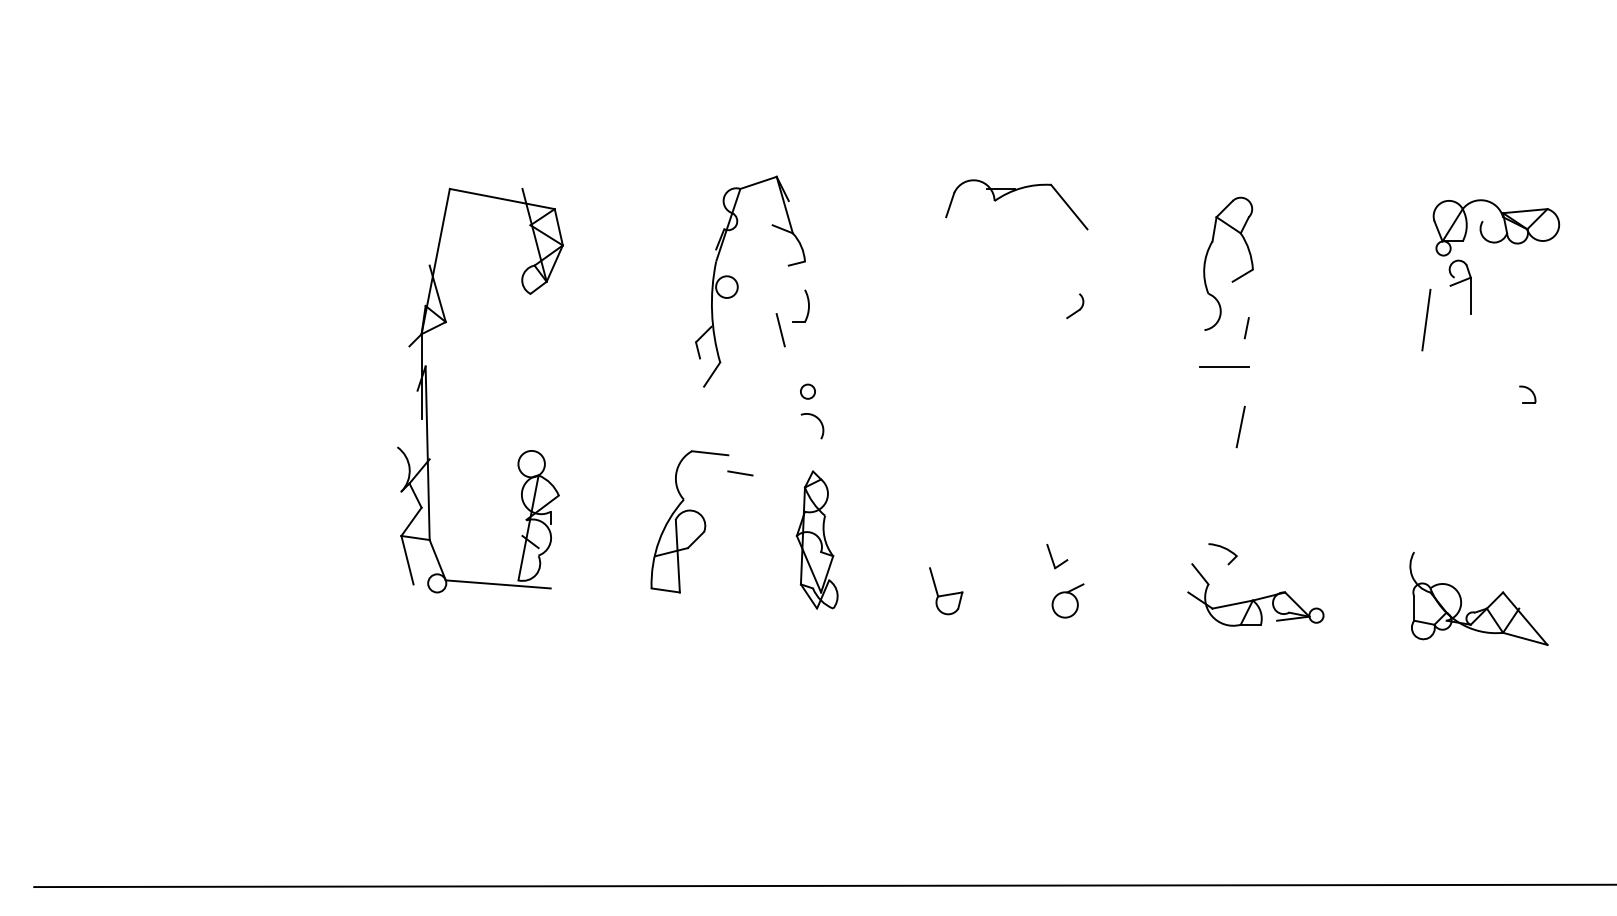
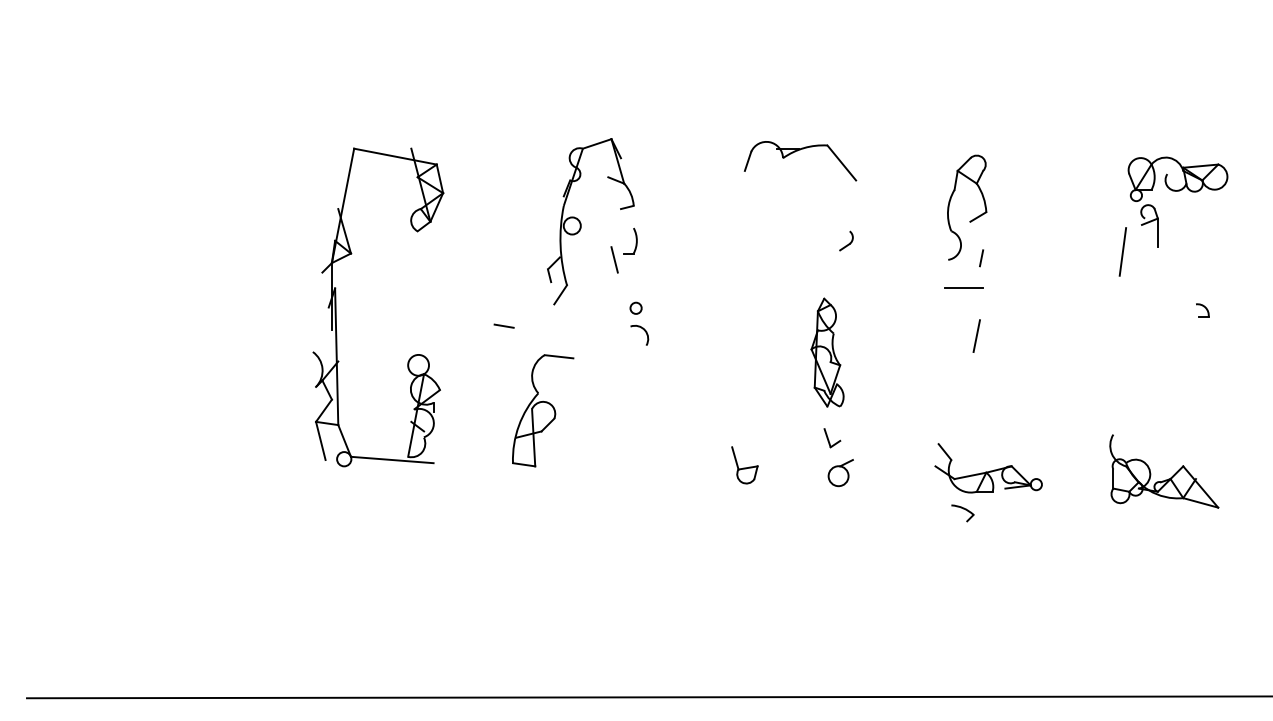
line: (740, 473) -> (504, 326), moved
part: (816, 539) -> (827, 352), moved
part: (1222, 554) -> (962, 513), moved

